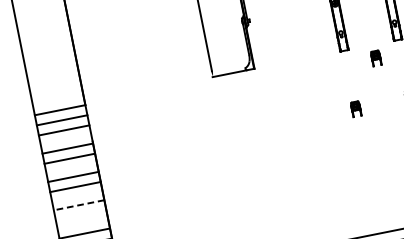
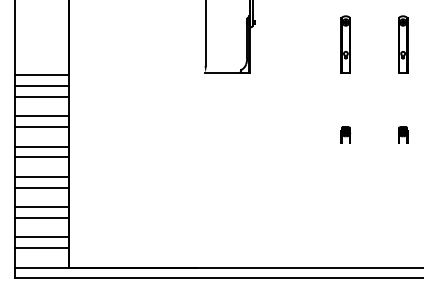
part: (375, 57) -> (376, 86), removed
line: (78, 204) -> (41, 176), dashed -> solid
line: (80, 215) -> (41, 187), added

